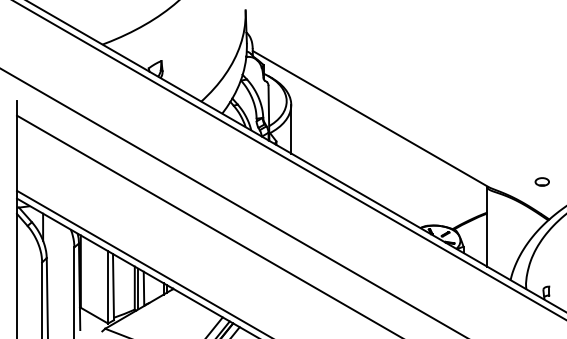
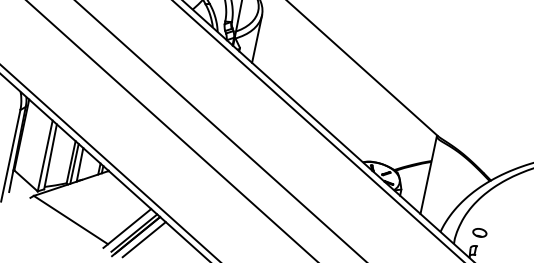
part: (541, 181) -> (479, 232), moved

